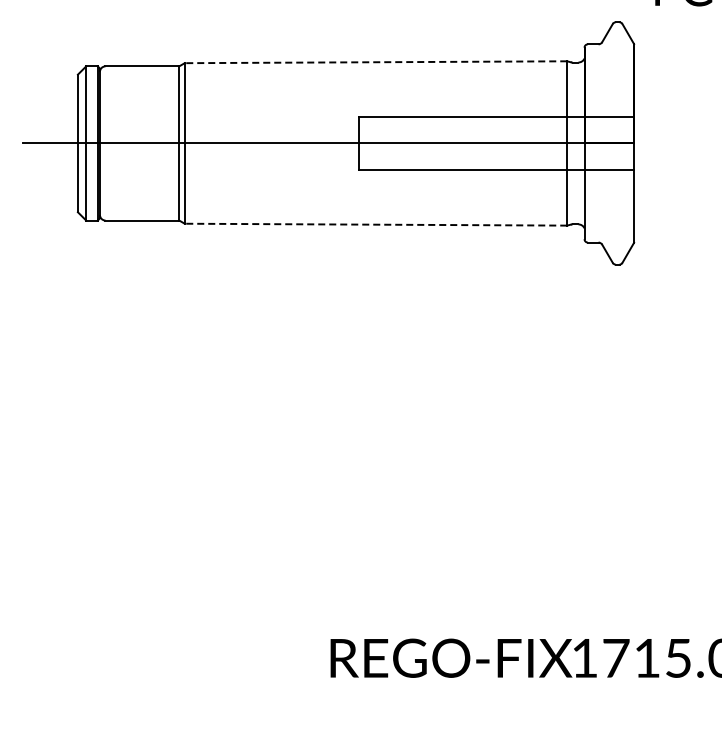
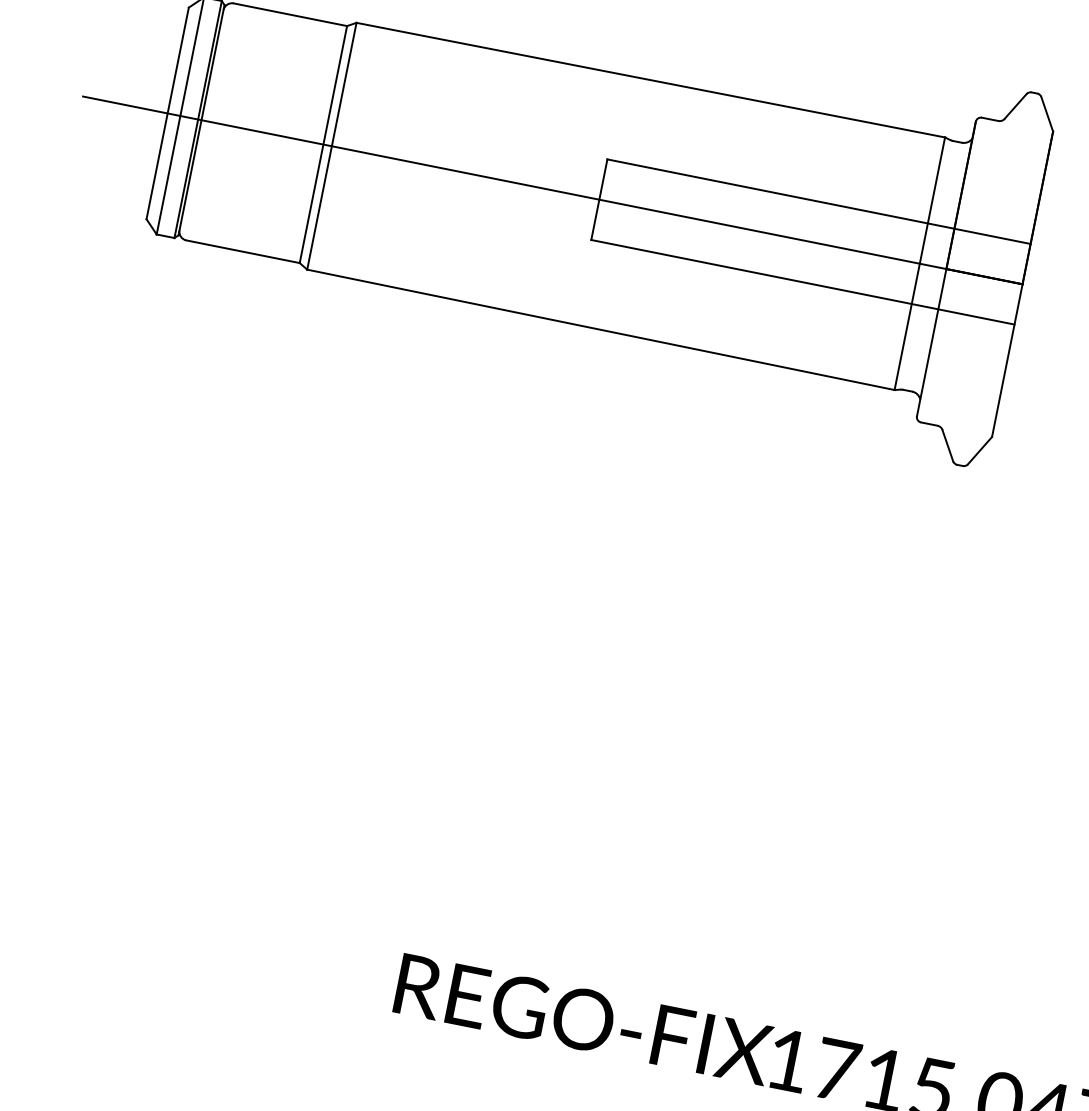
line: (375, 62) -> (649, 80), dashed -> solid
line: (375, 224) -> (600, 329), dashed -> solid

